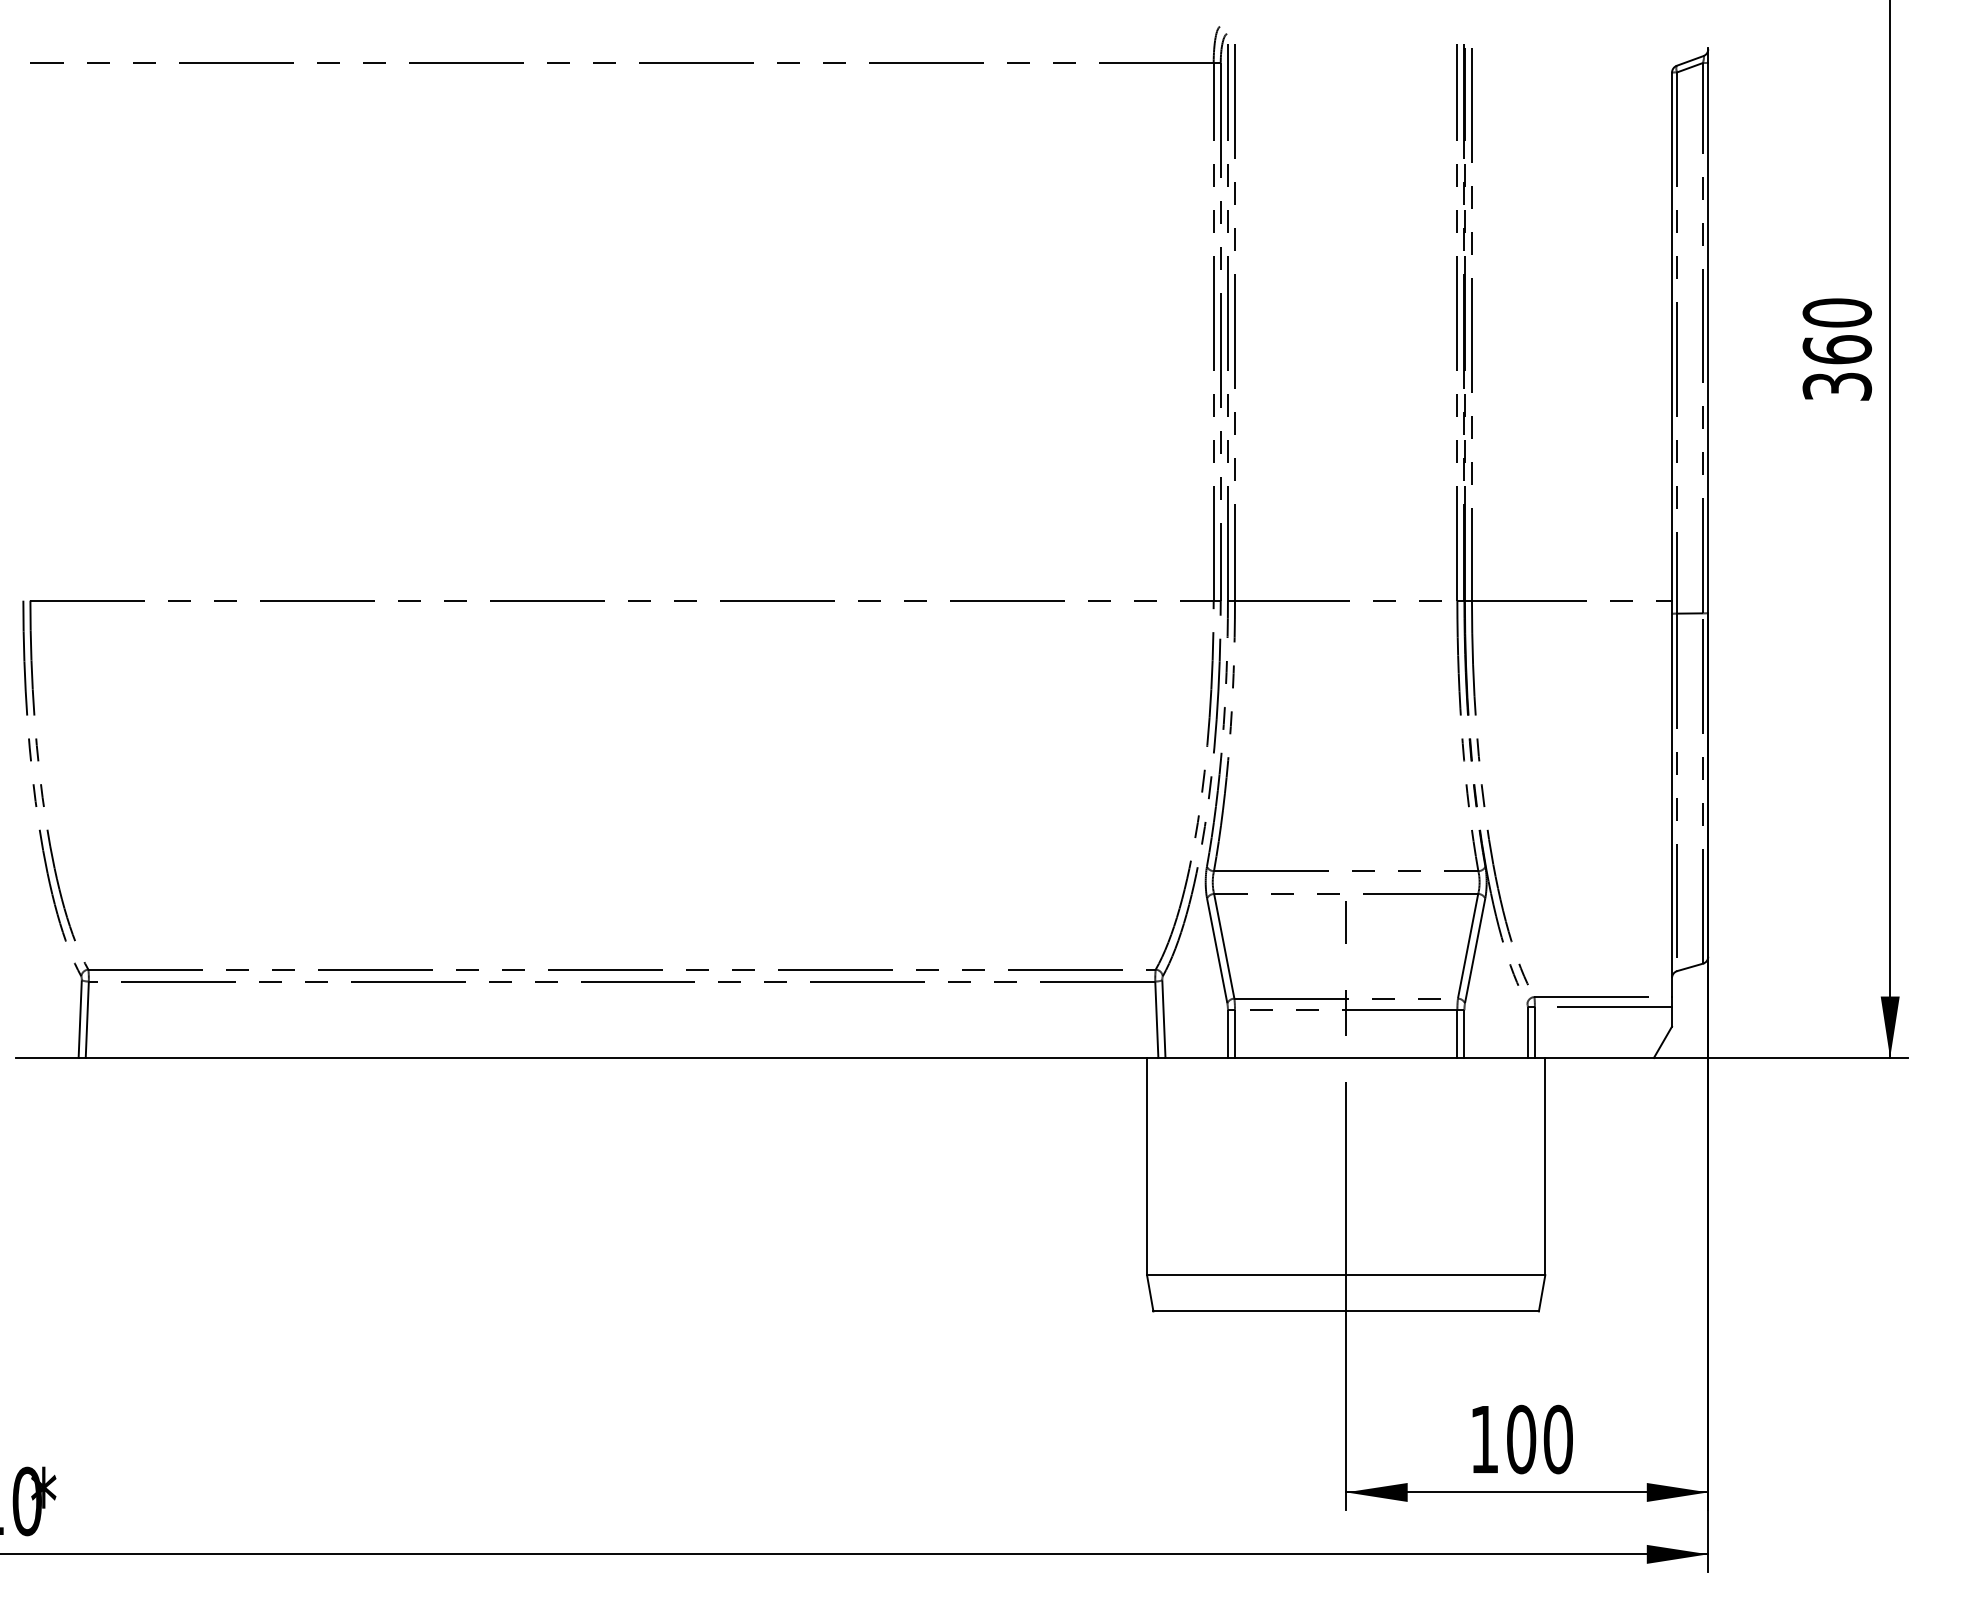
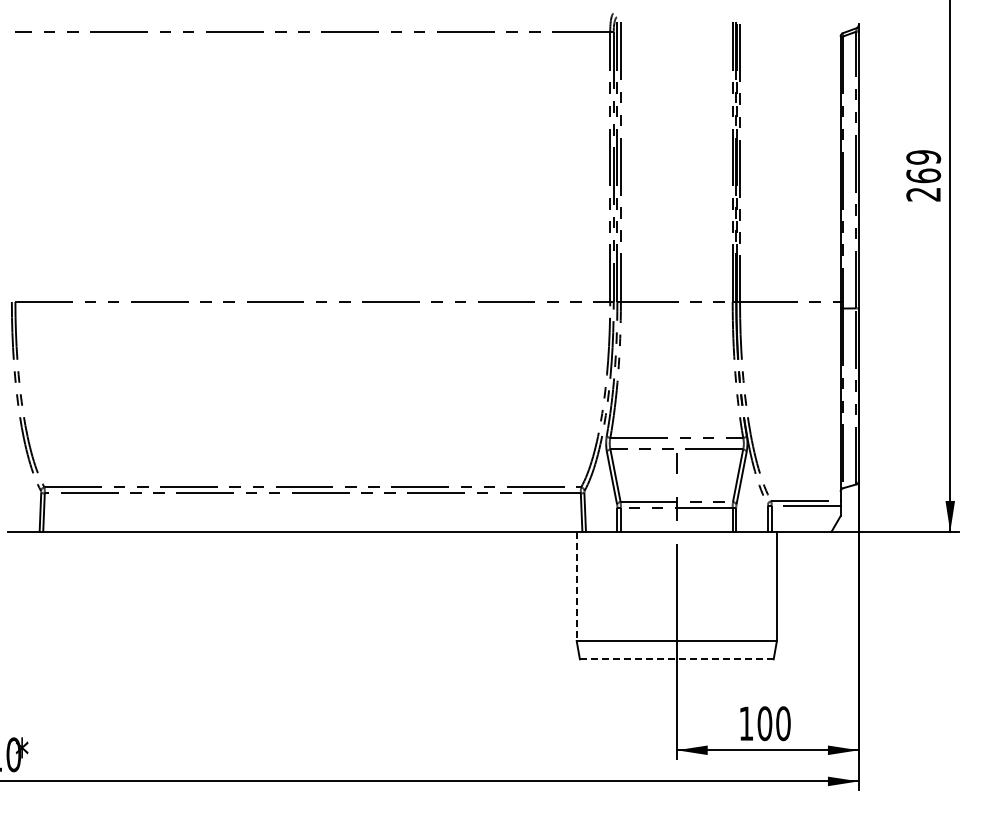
text: (1836, 348) -> (923, 175), 360 -> 269
line: (1146, 1166) -> (576, 586), solid -> dashed
line: (1345, 1311) -> (676, 659), solid -> dashed

